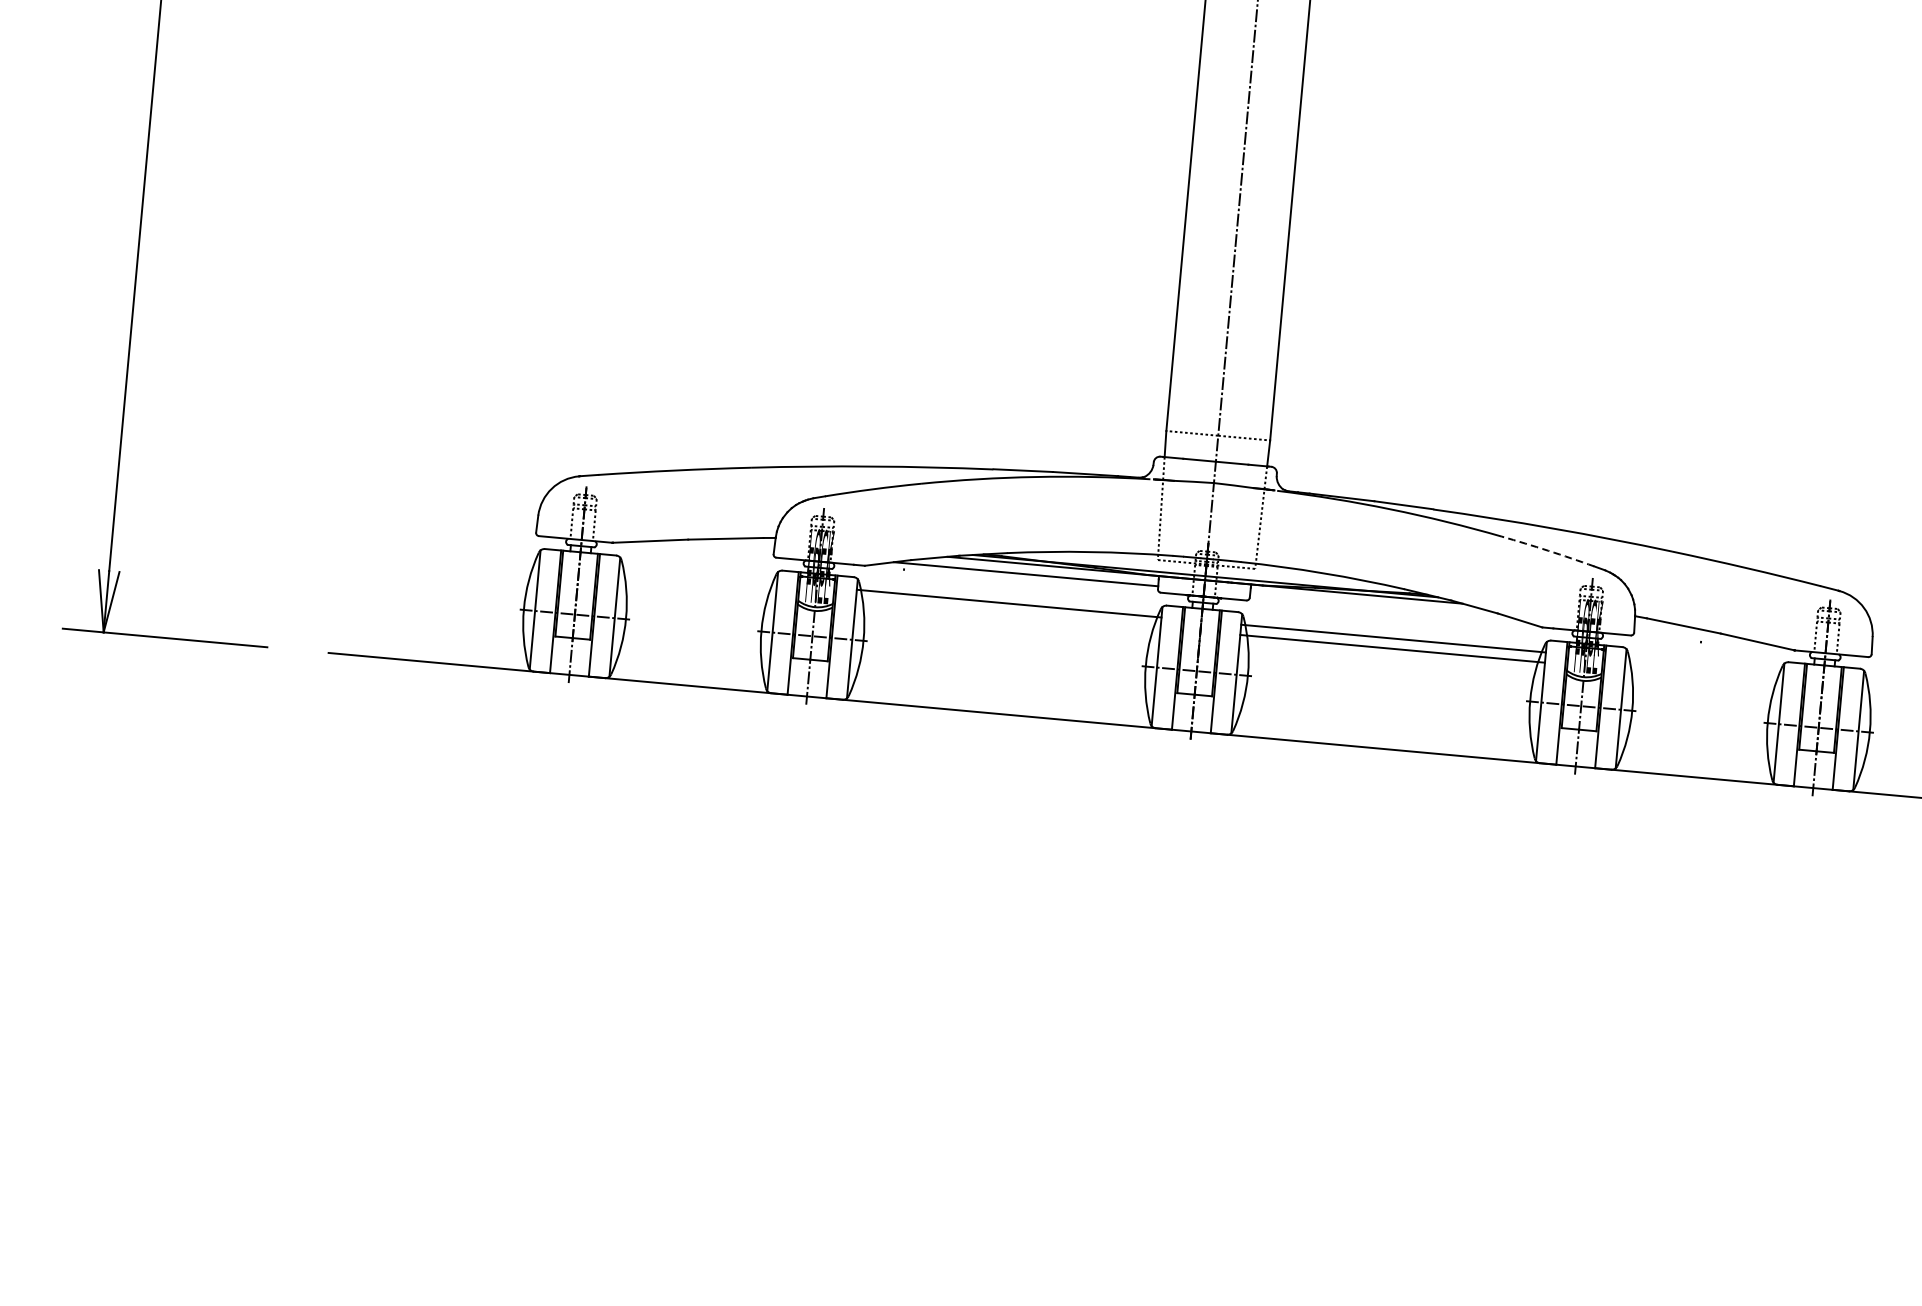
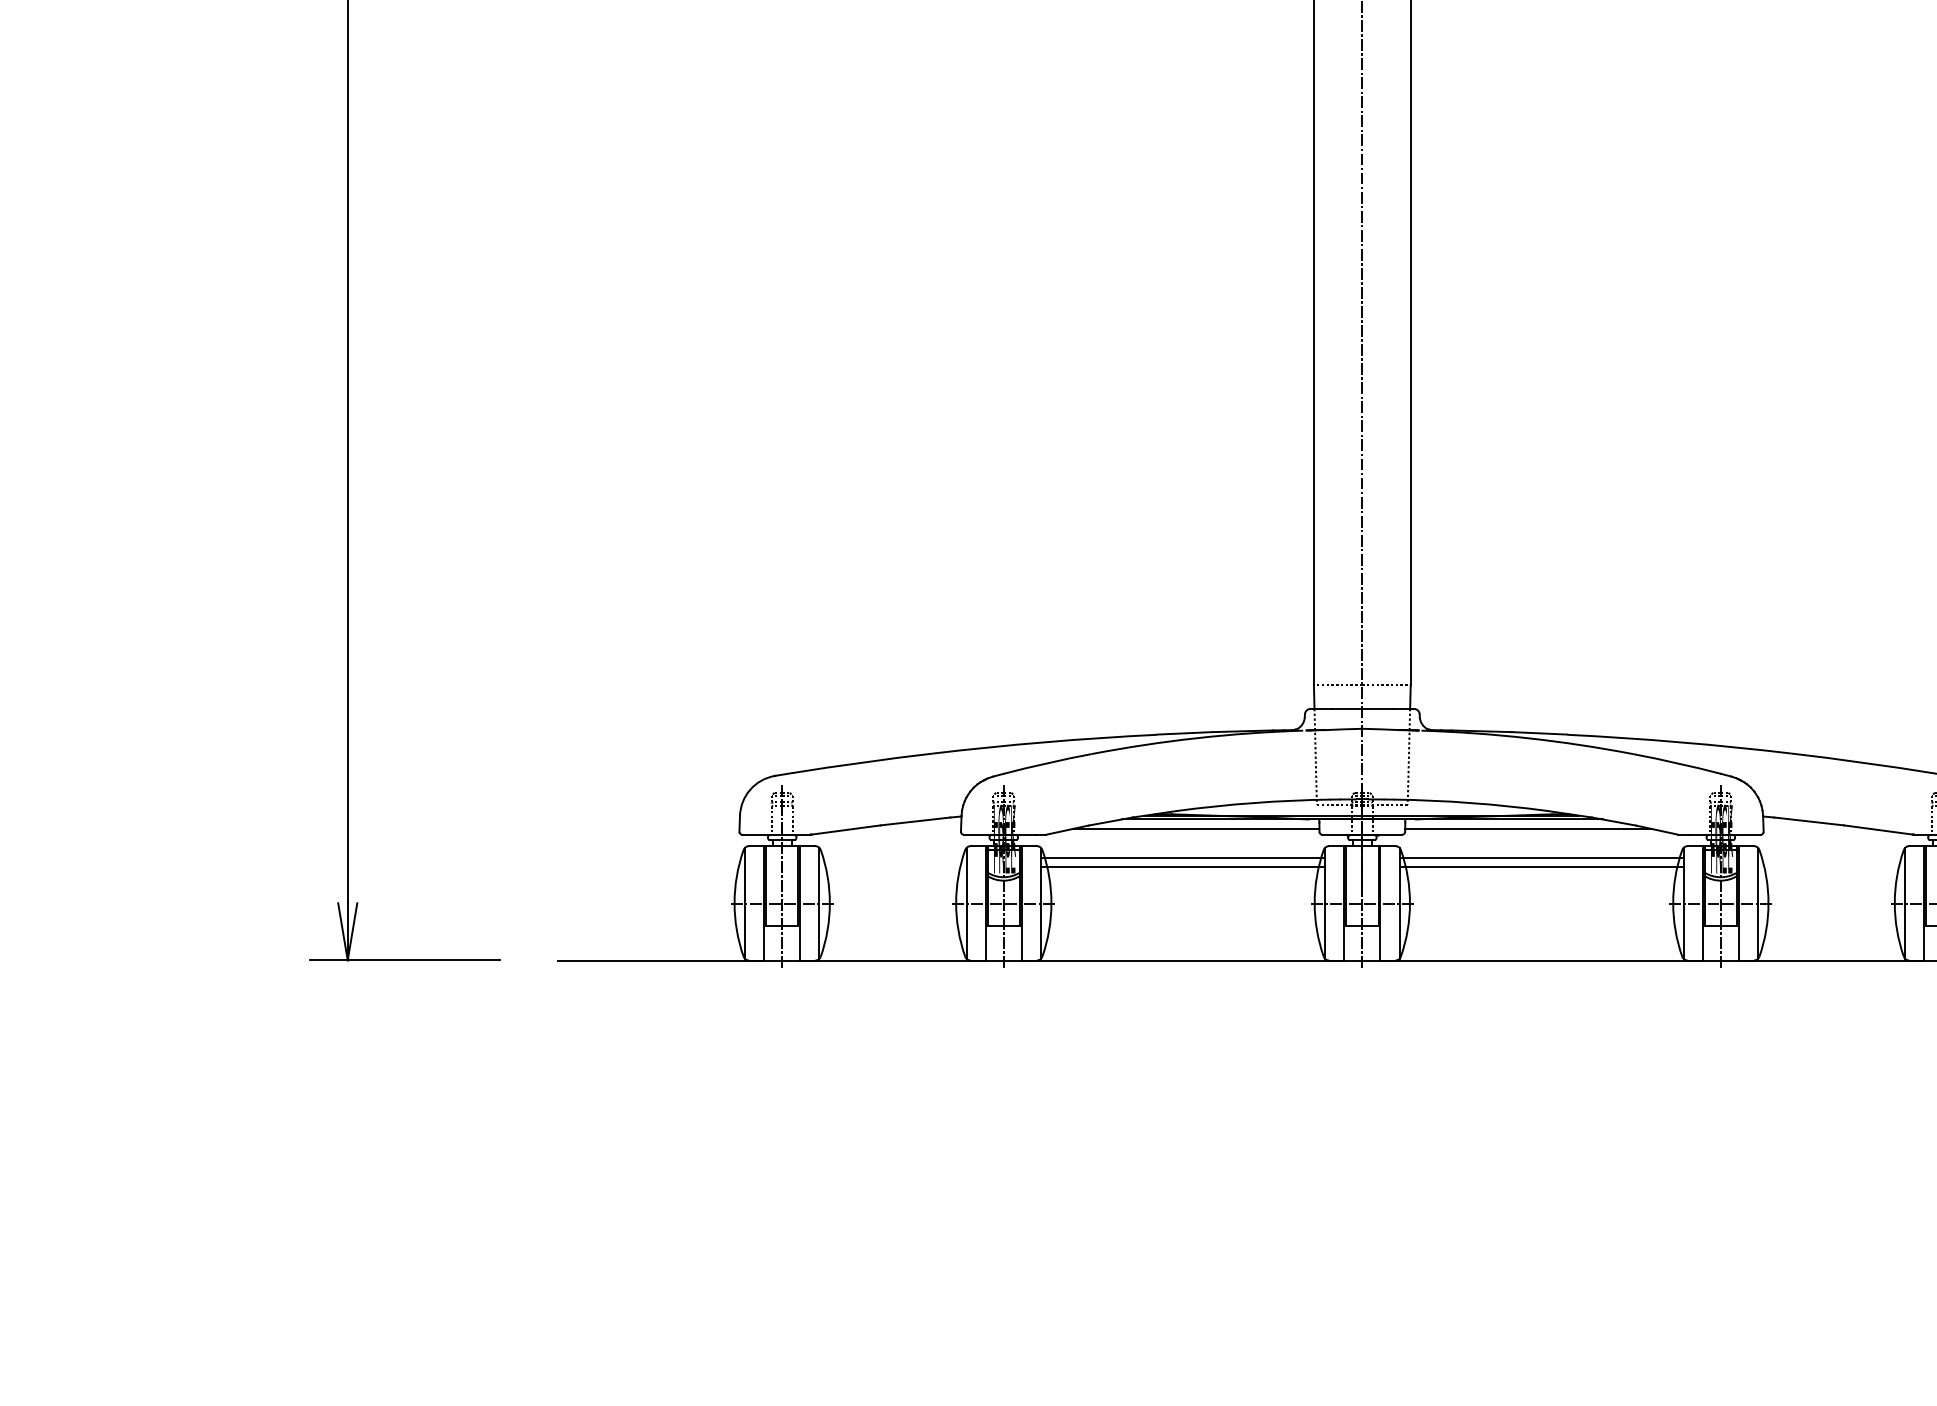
arc: (1548, 551) -> (1677, 763), dashed -> solid
line: (1382, 607) -> (1528, 829), added
line: (1007, 614) -> (1182, 867), added

